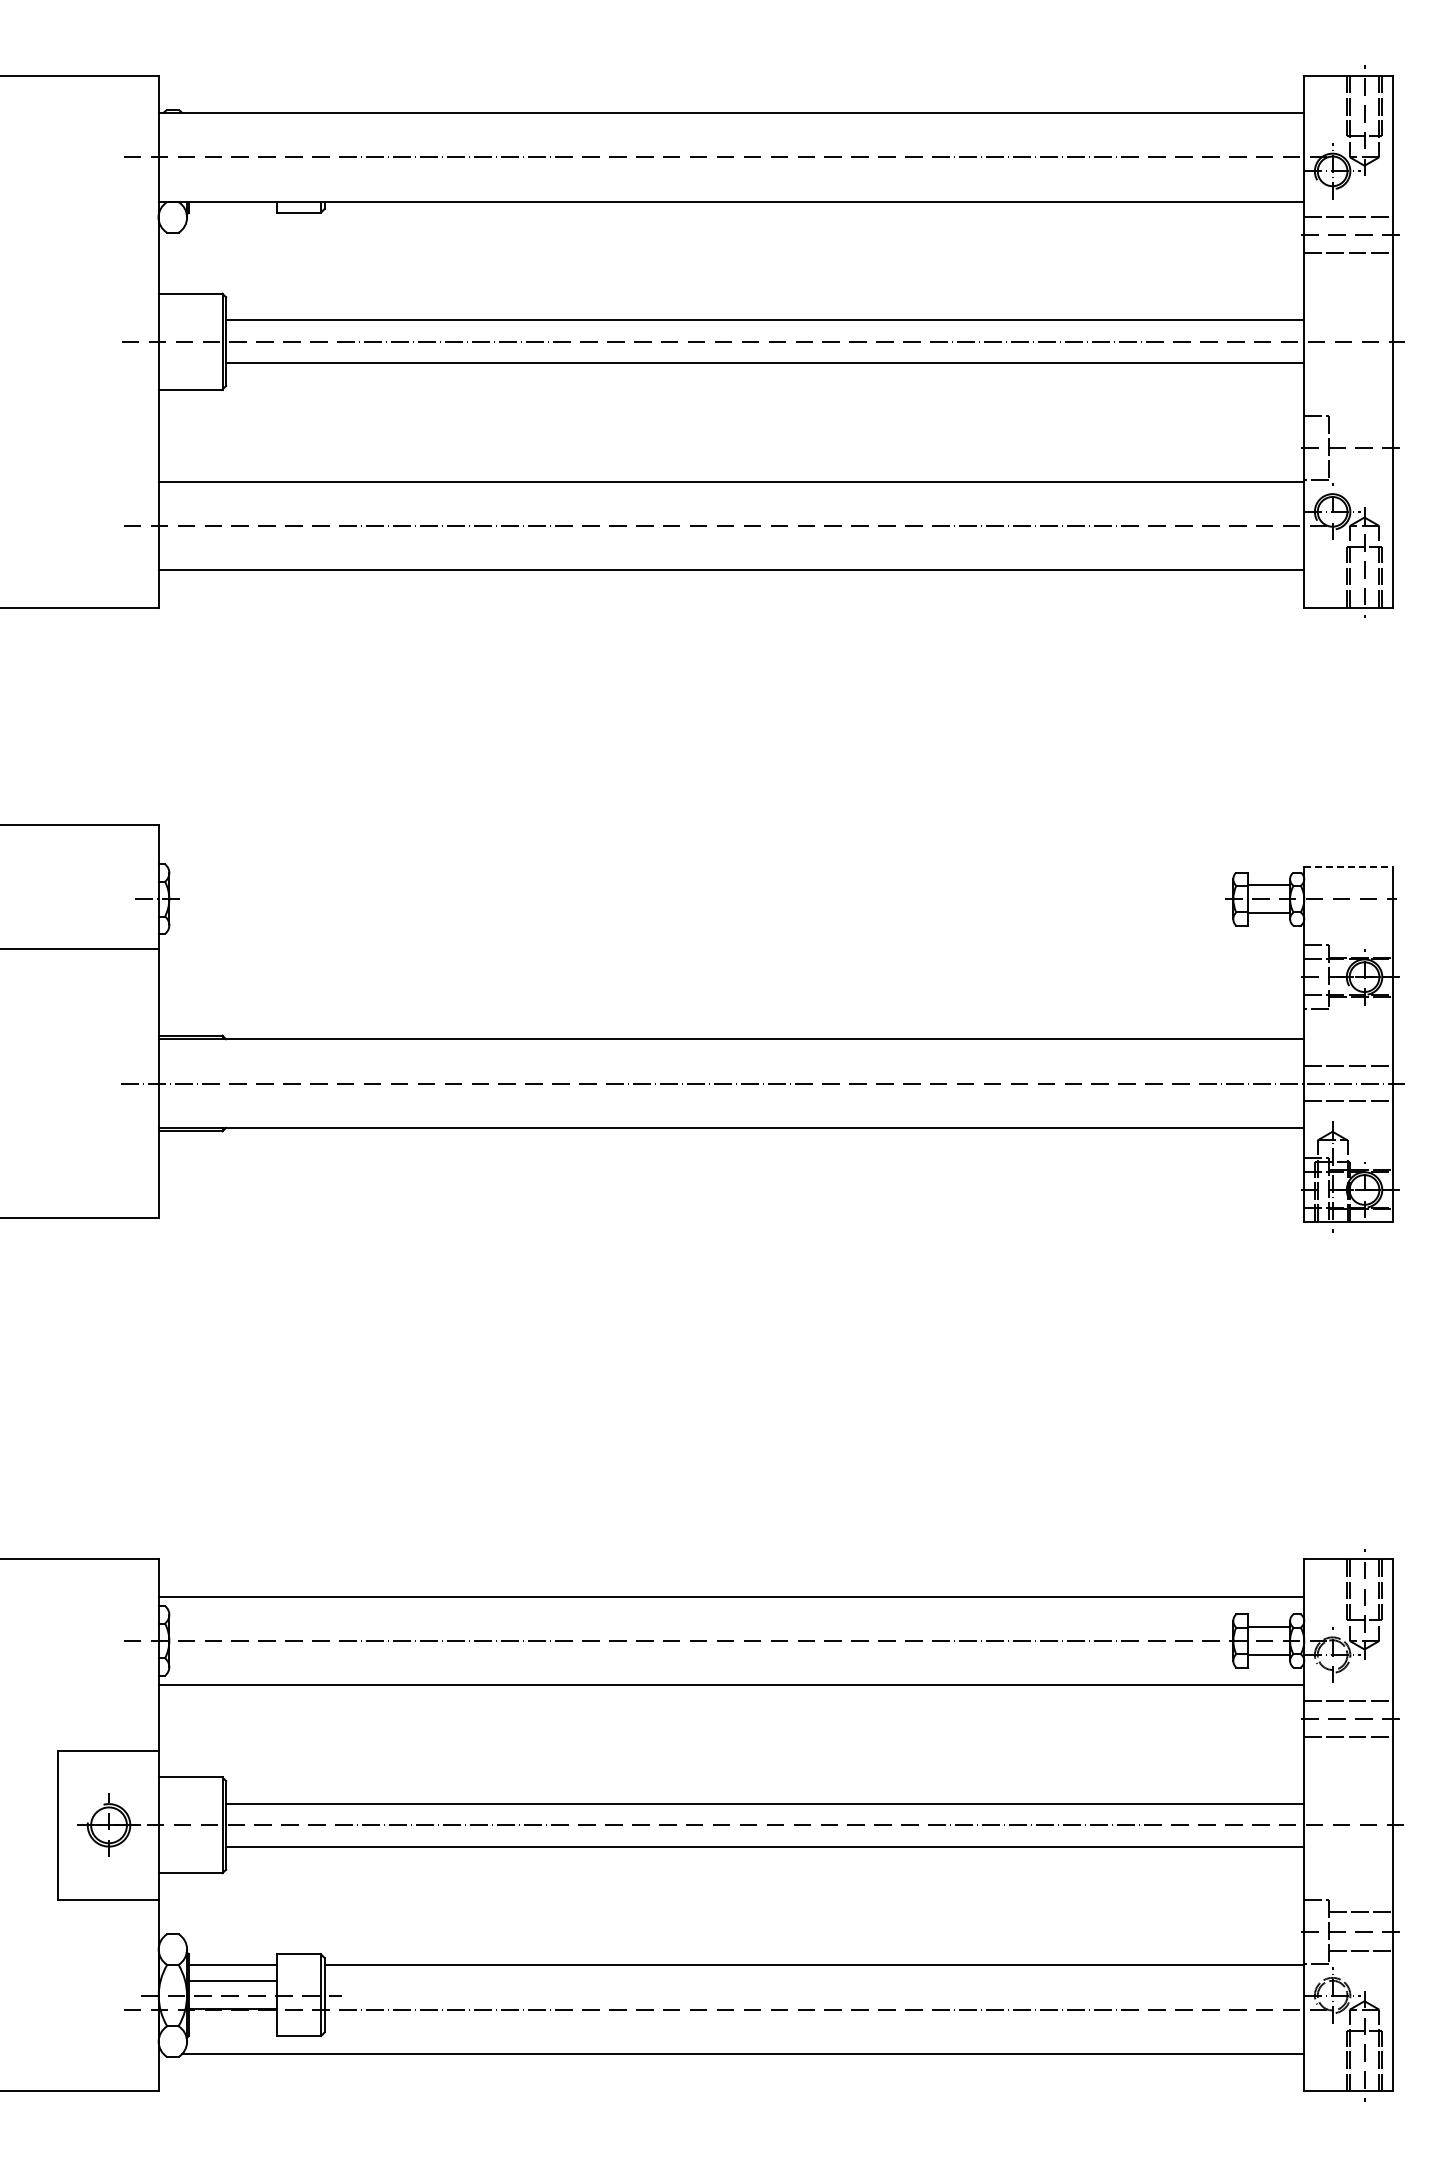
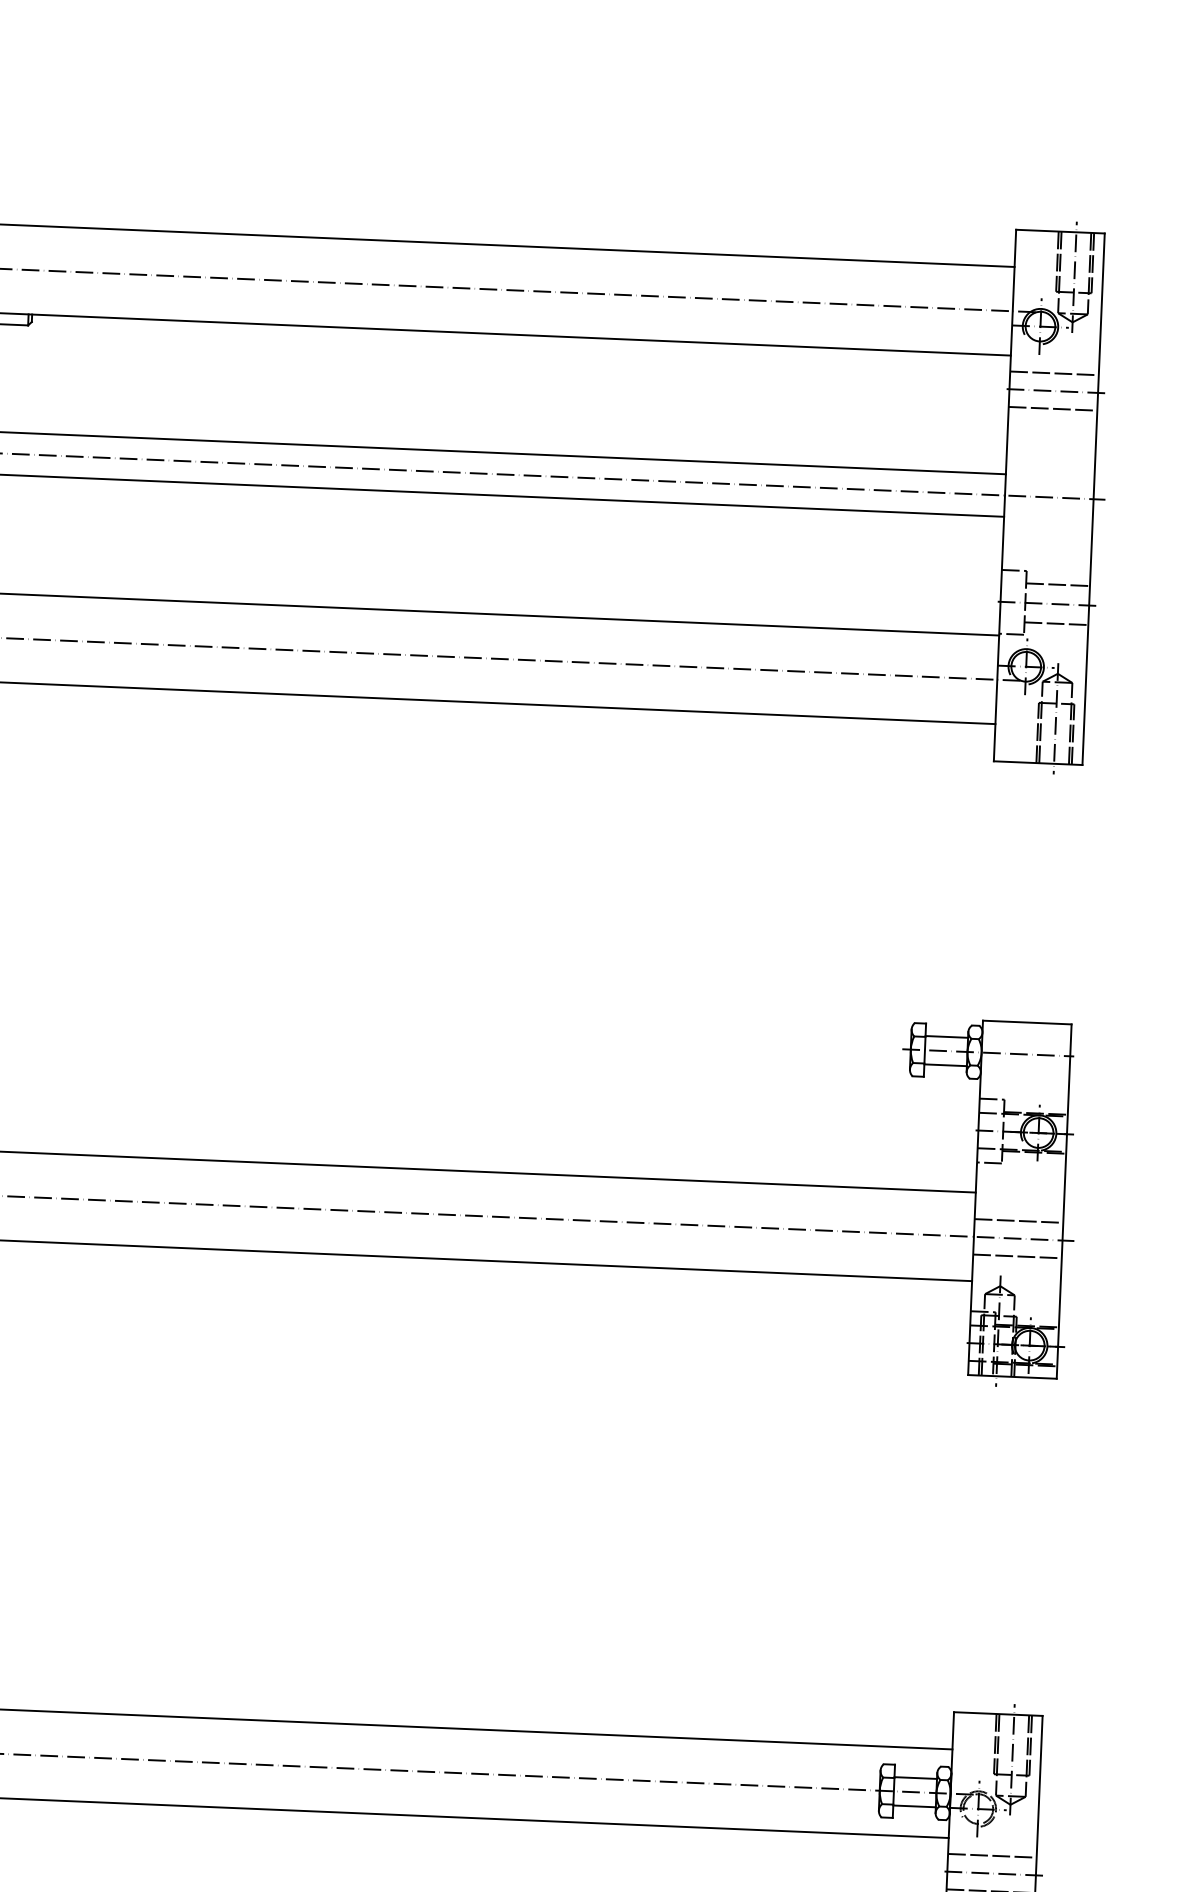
line: (1360, 428) -> (1057, 584), added
line: (1360, 467) -> (1055, 623), added
line: (1349, 867) -> (1028, 1022), dashed -> solid

